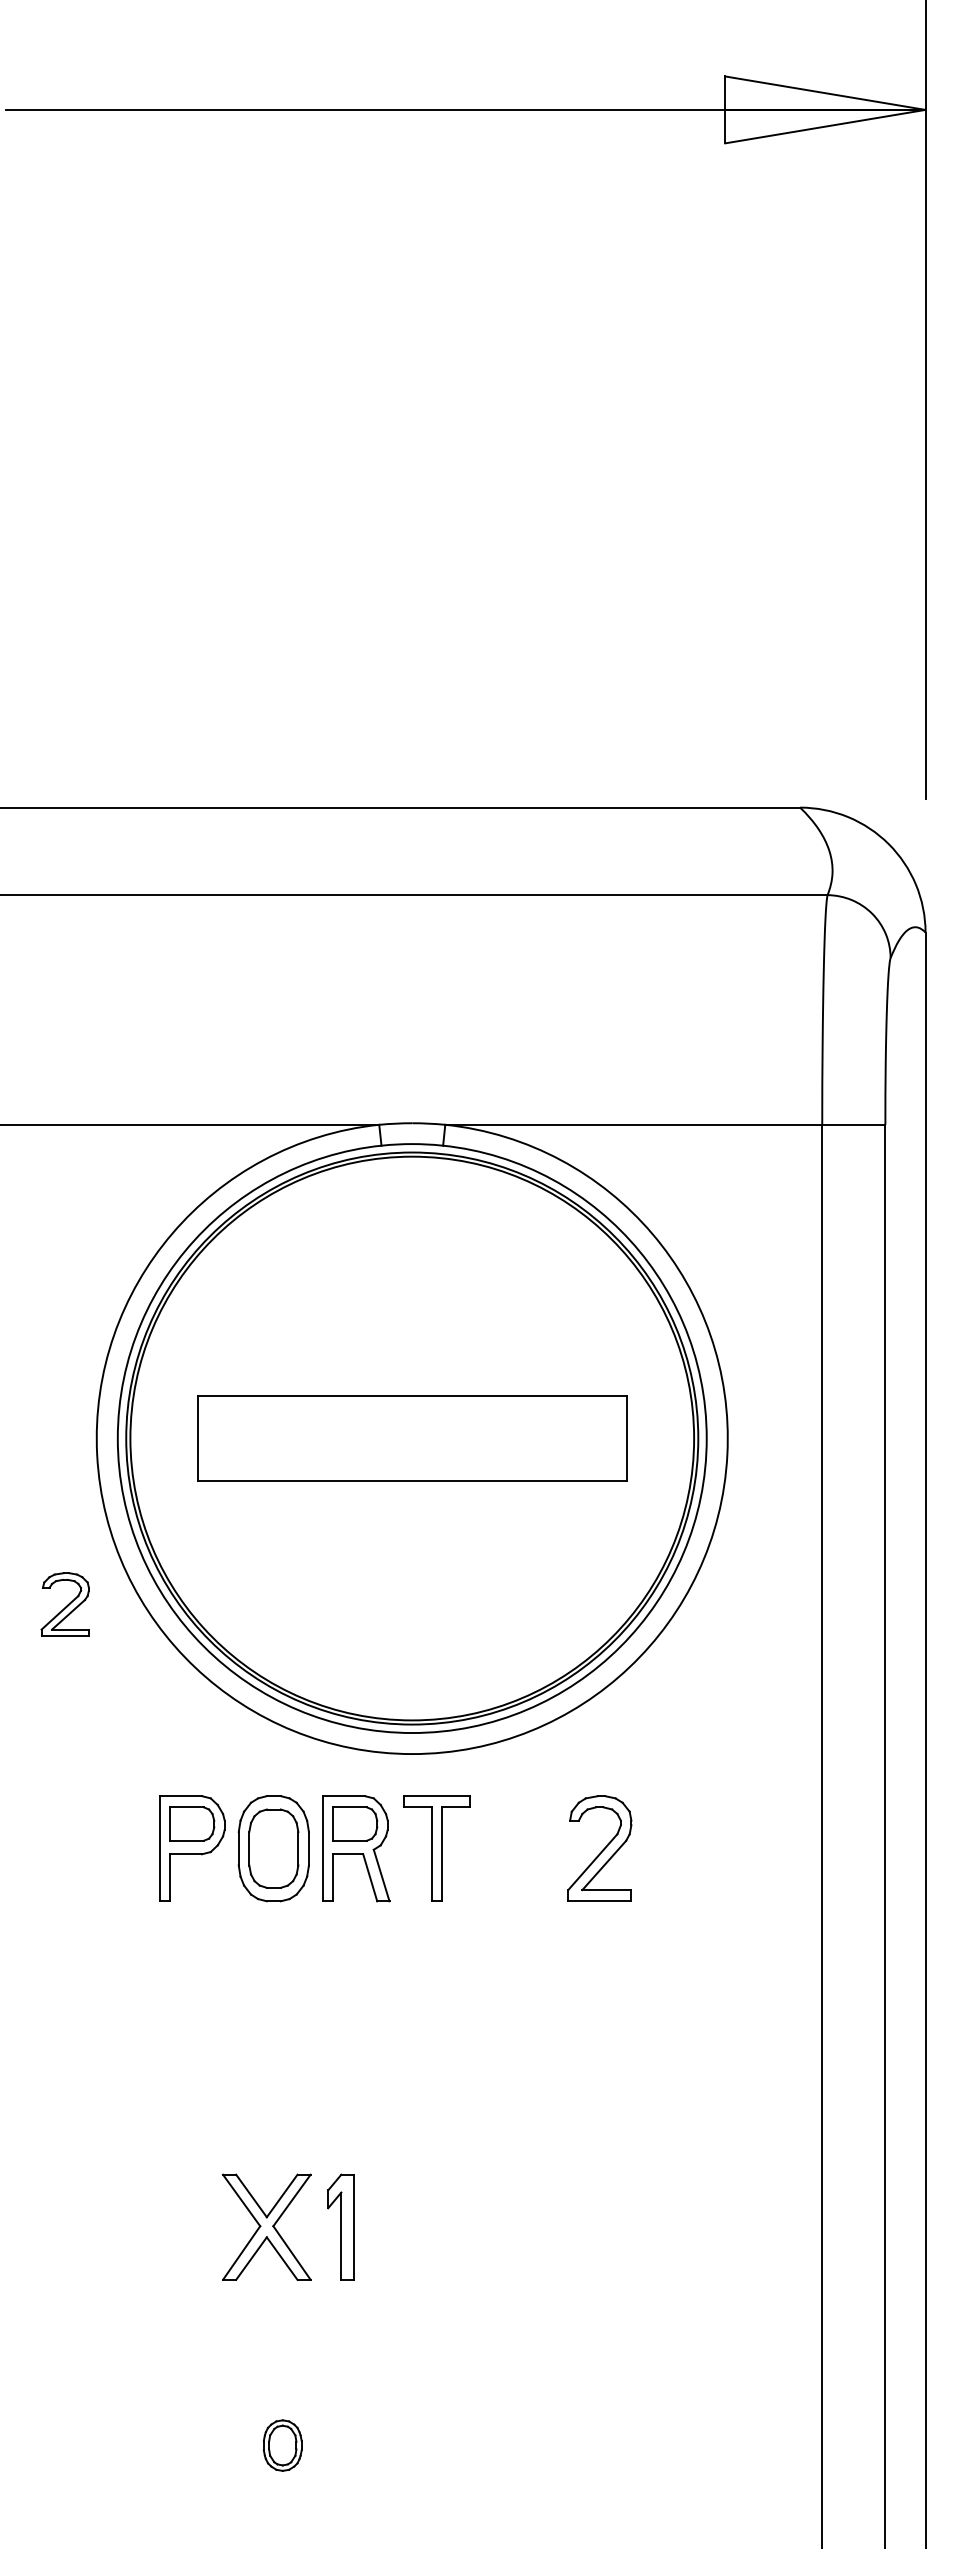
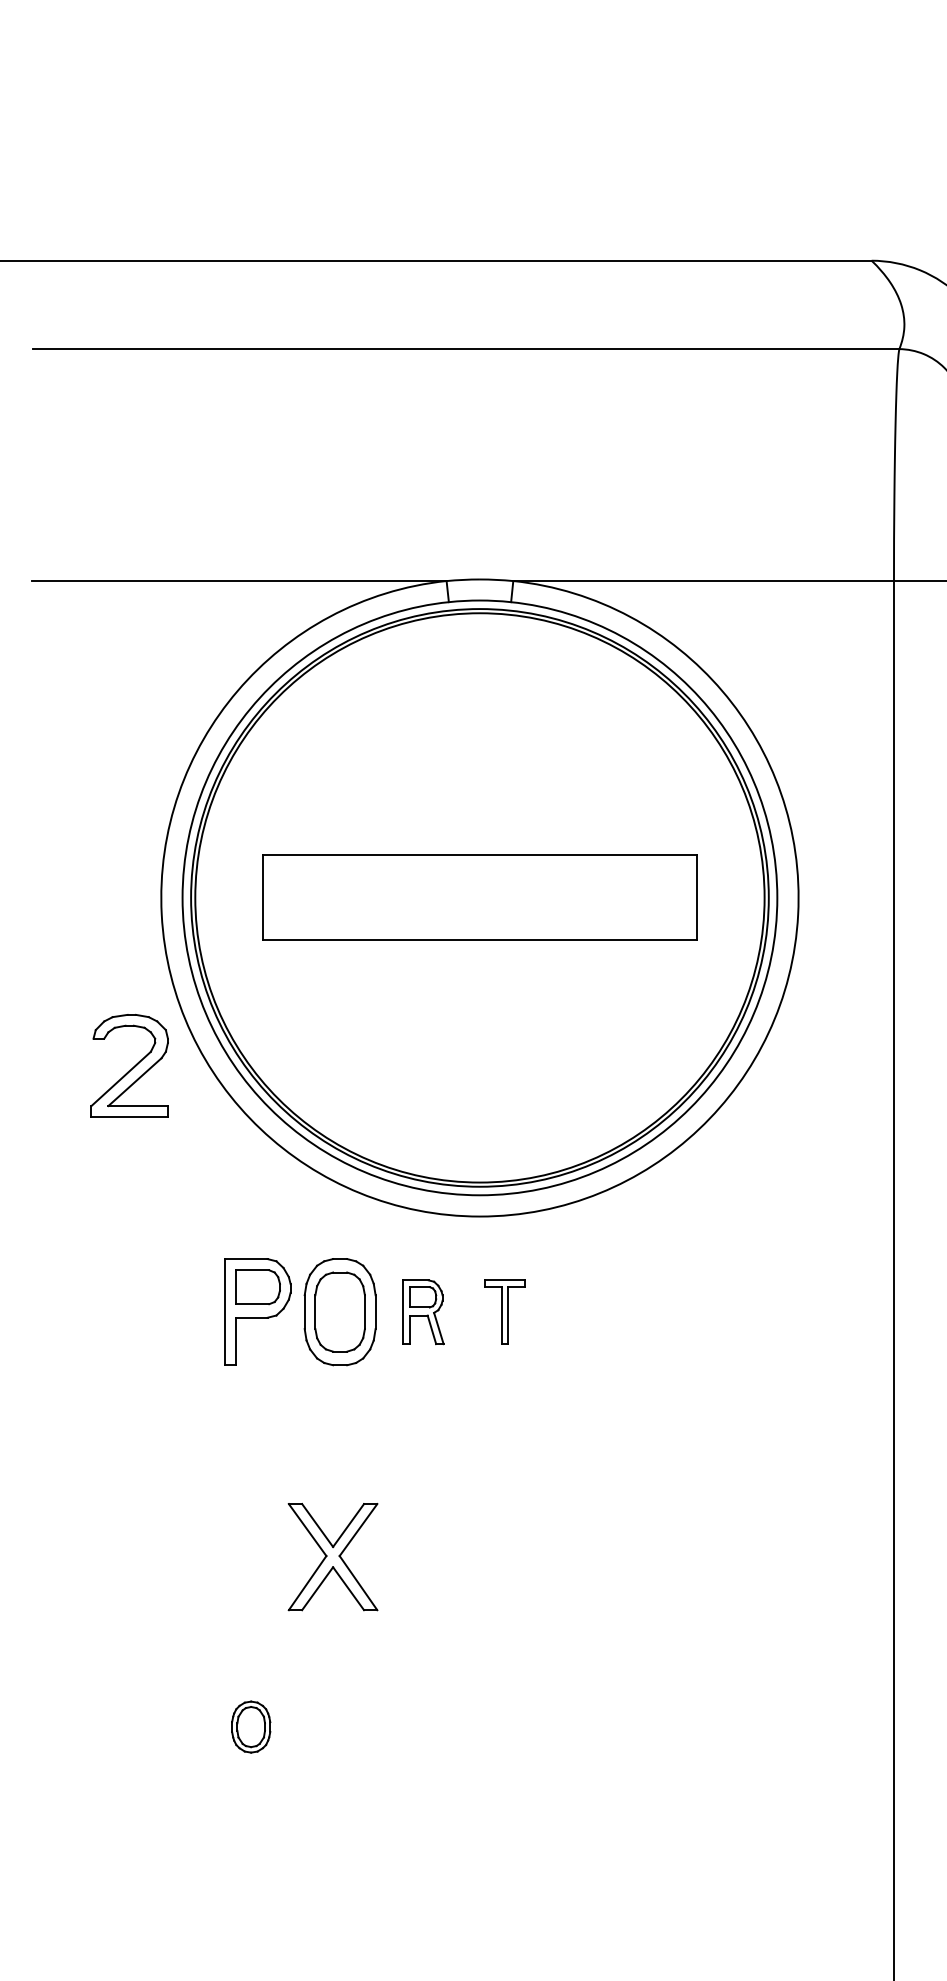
part: (64, 1604) -> (128, 1065), size x1.6
part: (356, 1848) -> (423, 1311), size x0.6
part: (436, 1848) -> (504, 1311), size x0.6
part: (599, 1848) -> (669, 1311), removed
part: (266, 2226) -> (332, 1556), moved
part: (340, 2226) -> (407, 1693), removed
part: (282, 2445) -> (250, 1726), moved

